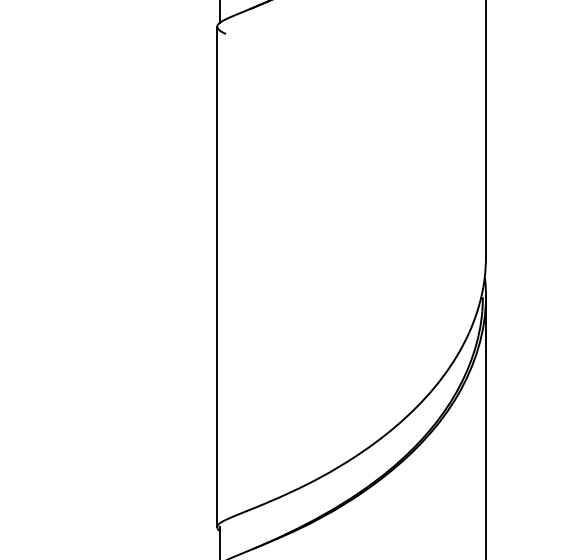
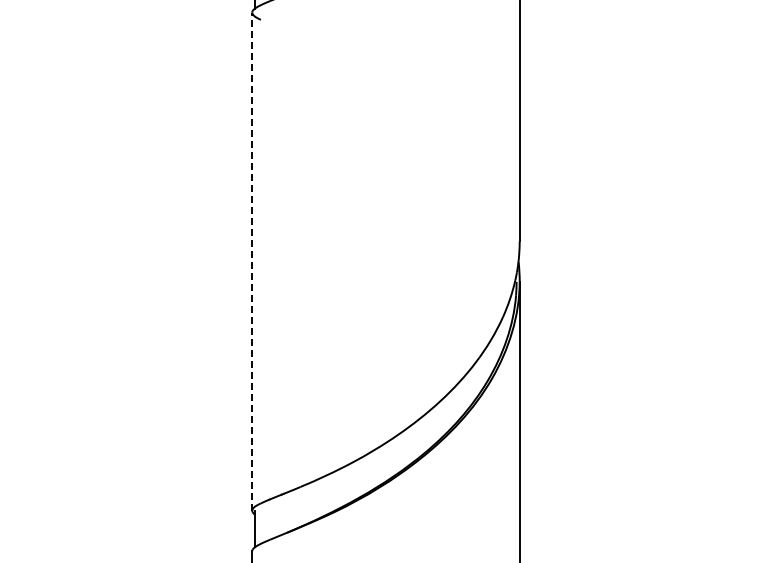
line: (217, 276) -> (252, 261), solid -> dashed

